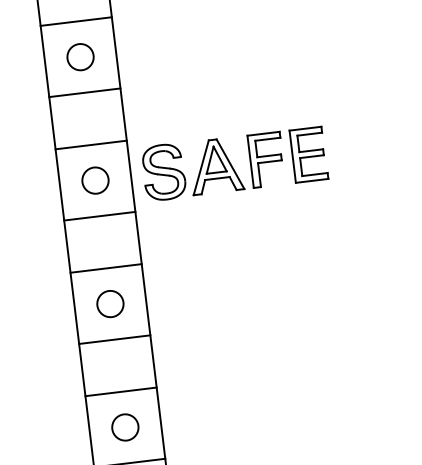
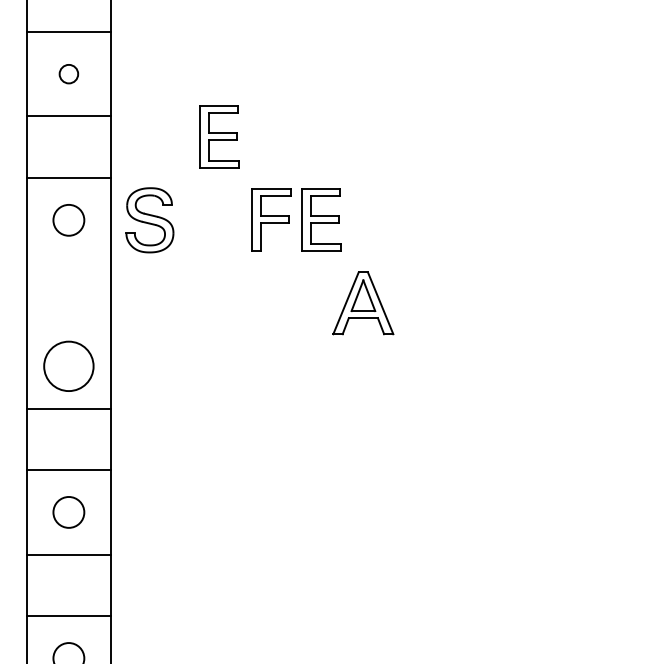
circle: (80, 56) -> (68, 73), size x0.6
part: (214, 94) -> (219, 136), added
part: (216, 166) -> (363, 303), moved
line: (99, 216) -> (68, 262), removed
line: (105, 268) -> (68, 324), removed
circle: (110, 303) -> (68, 365), size x1.6

